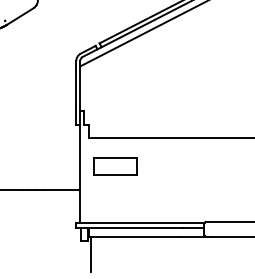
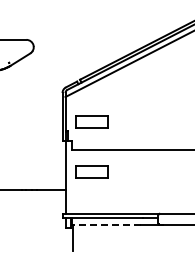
part: (114, 99) -> (91, 121), added
line: (133, 236) -> (105, 224), solid -> dashed

